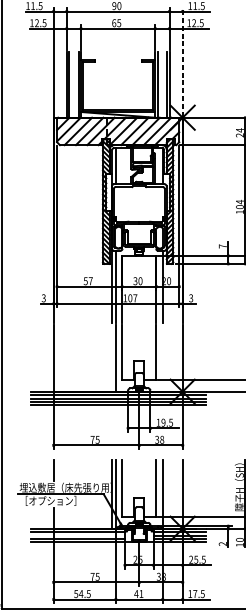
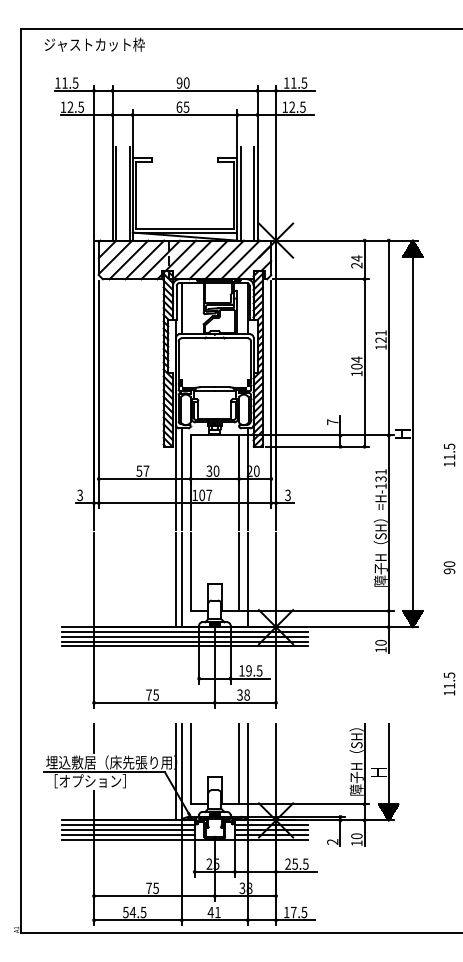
line: (183, 62) -> (276, 162), dashed -> solid
line: (112, 357) -> (176, 579), added
line: (162, 357) -> (247, 579), added
line: (77, 535) -> (127, 830), added

